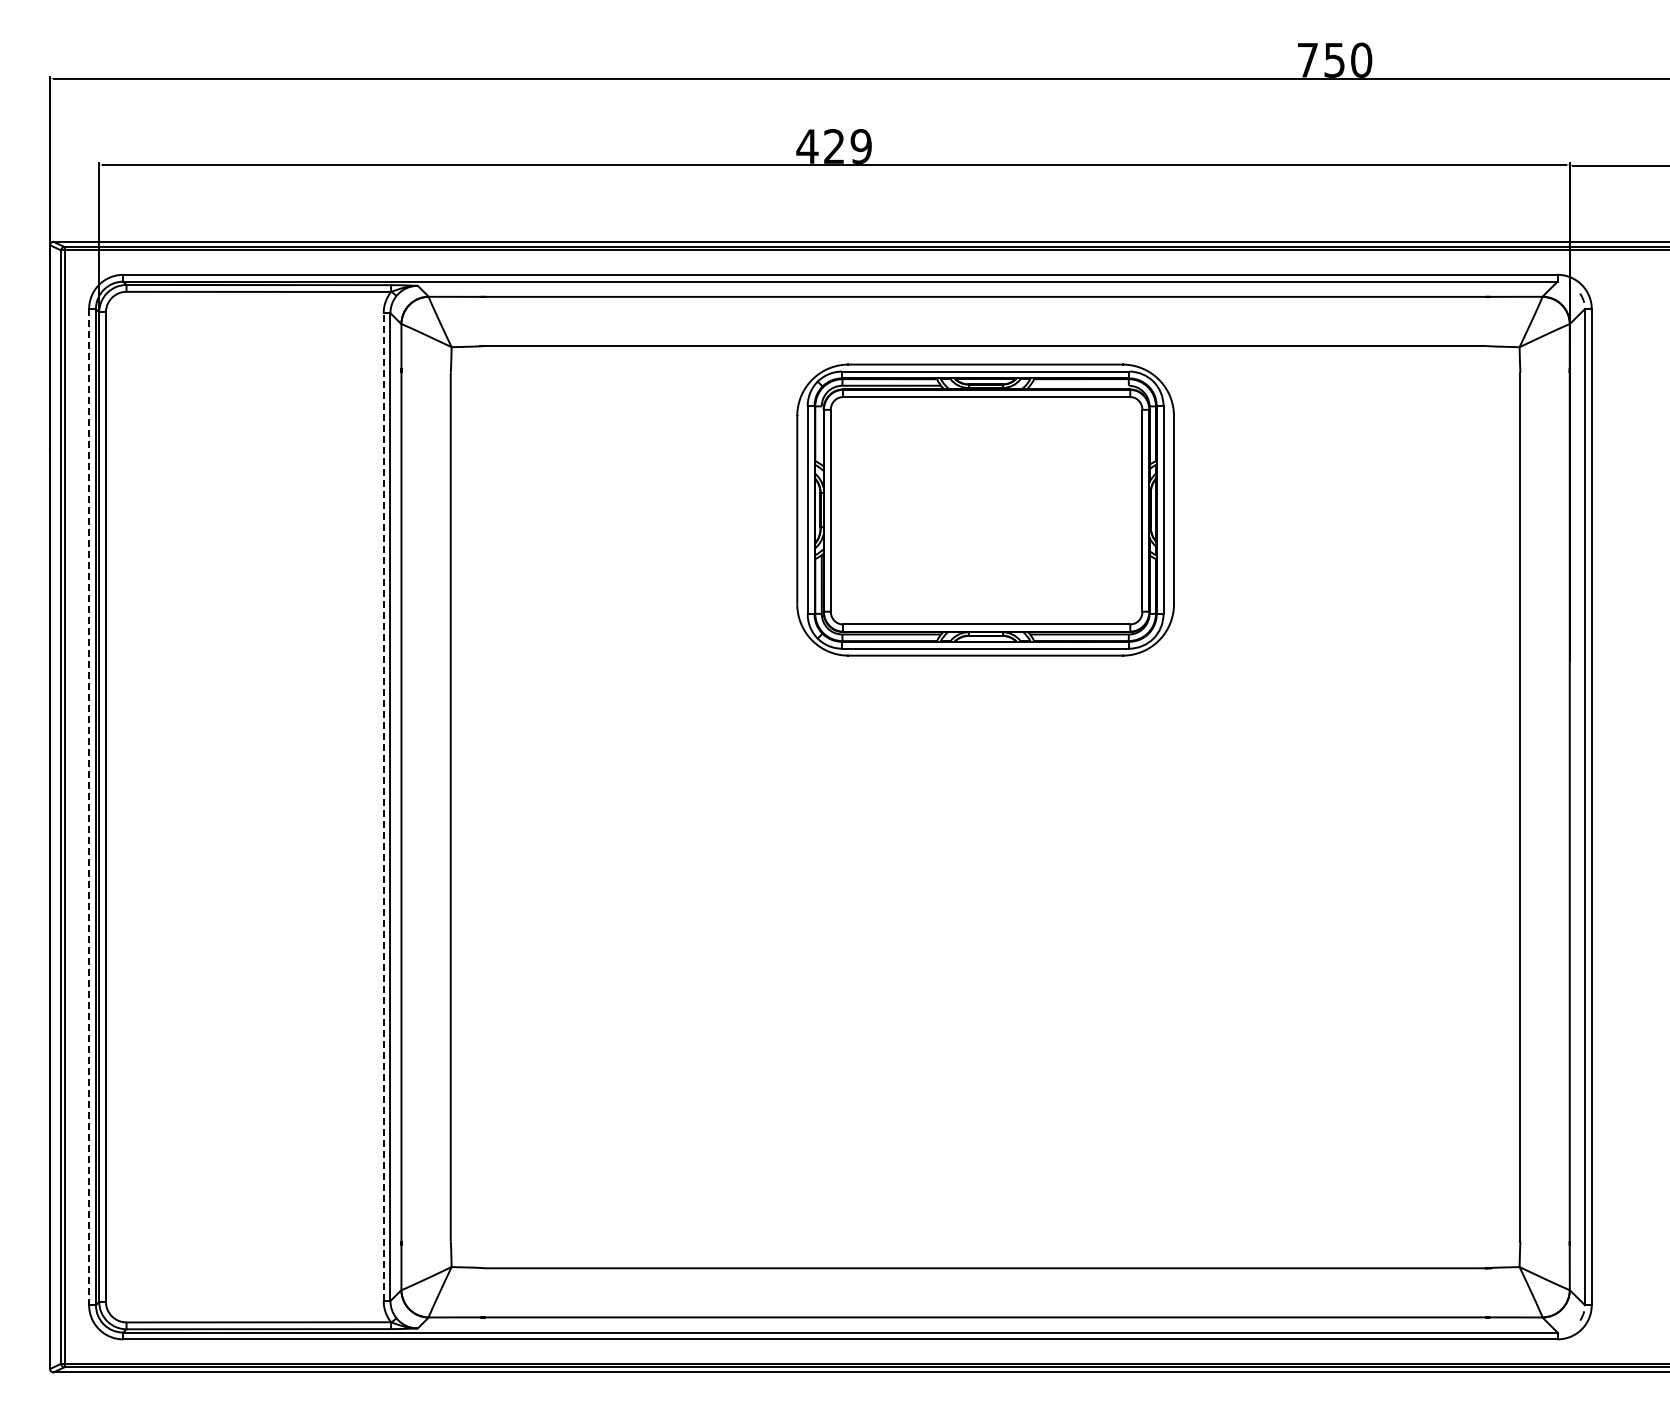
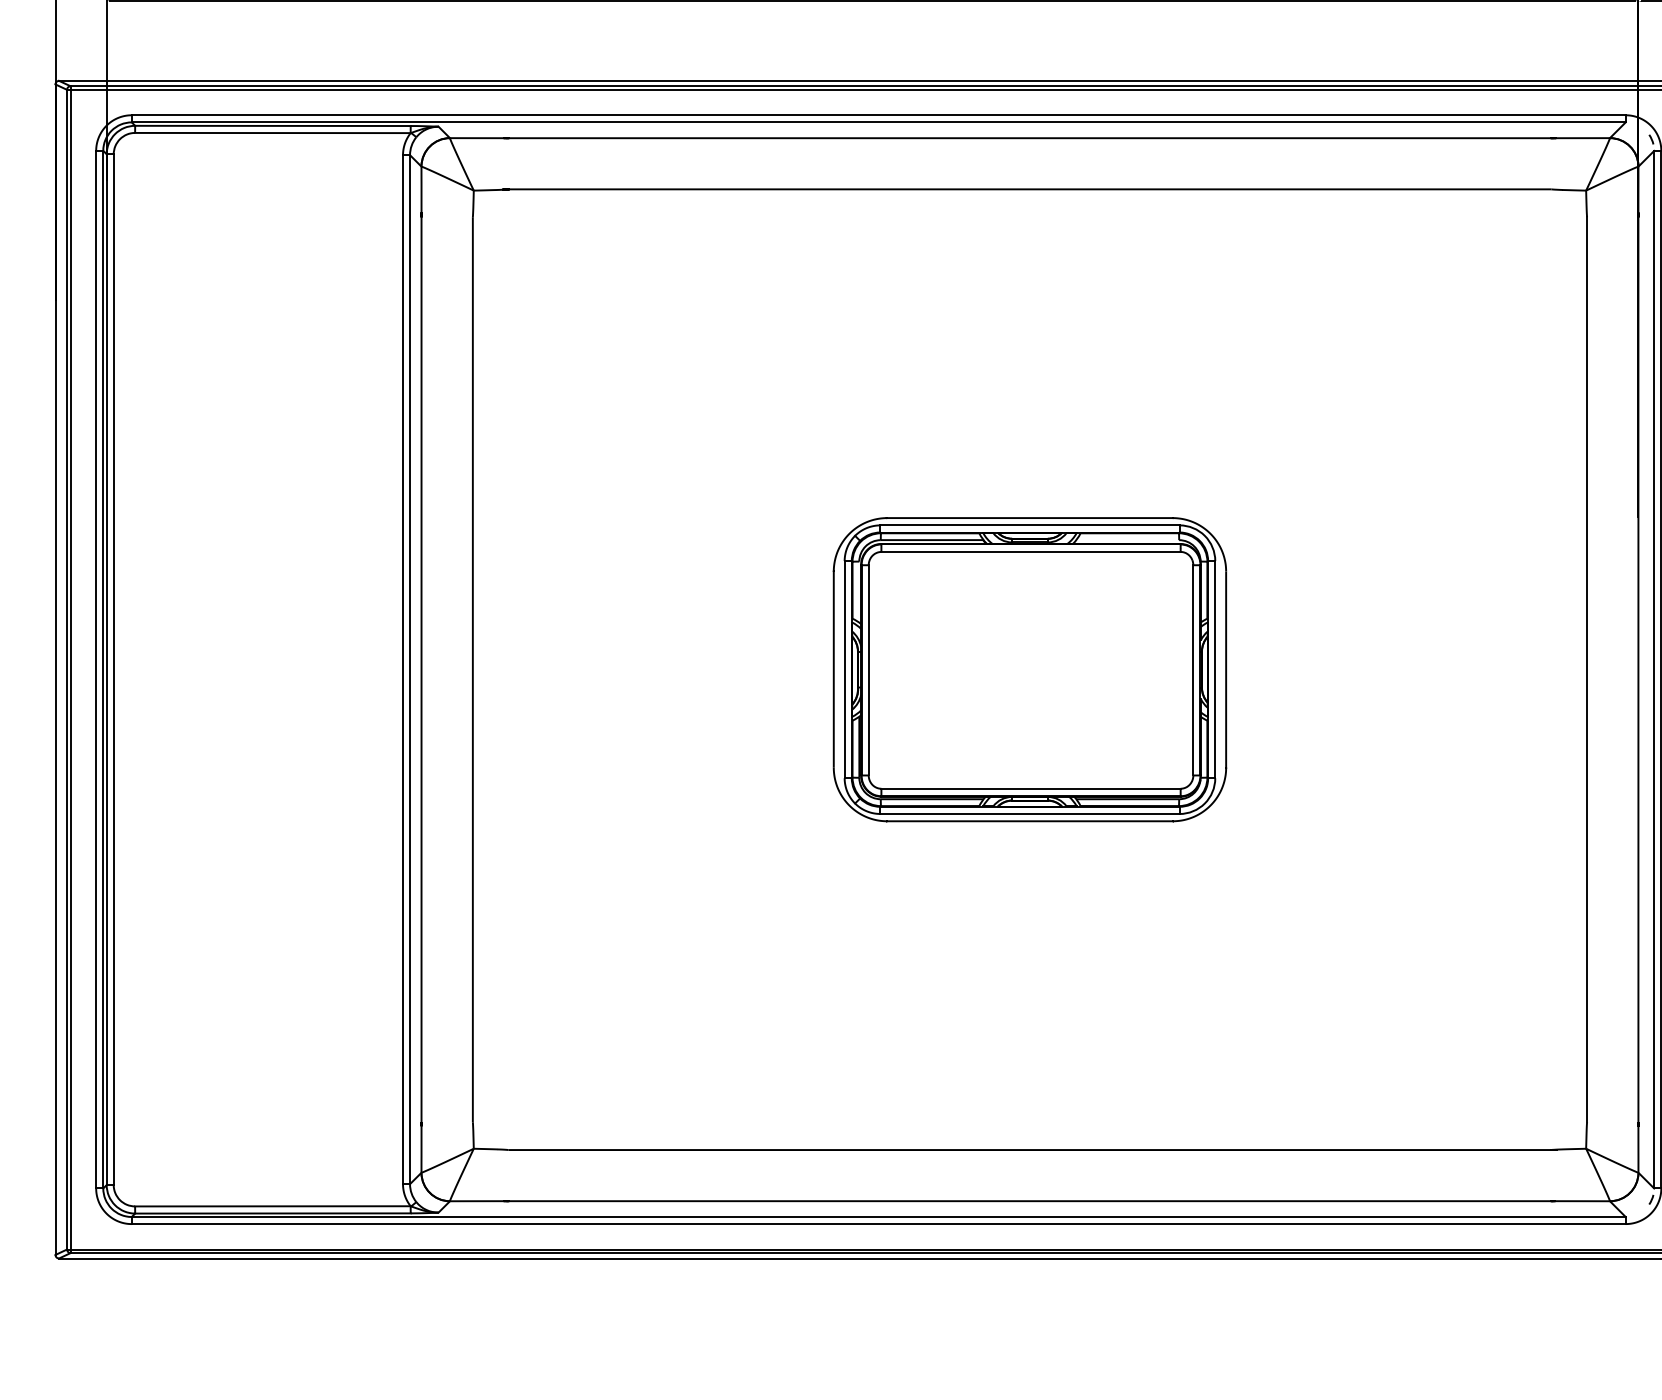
part: (985, 509) -> (1029, 669), moved
line: (89, 807) -> (96, 670), dashed -> solid
line: (383, 807) -> (402, 670), dashed -> solid

